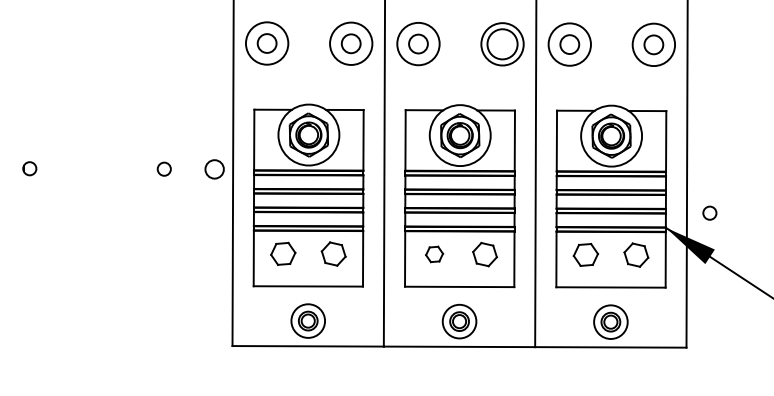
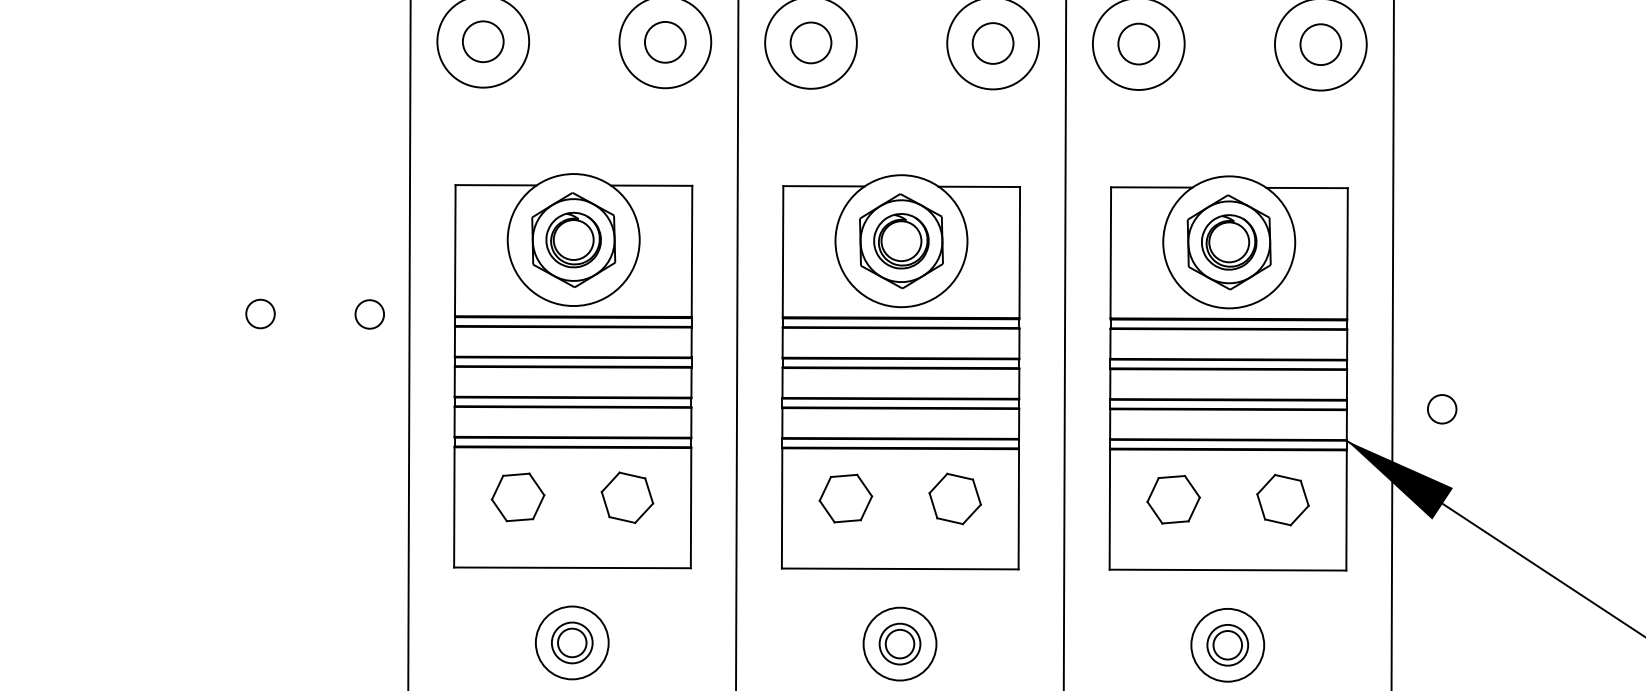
circle: (502, 43) -> (993, 41), size x0.62
circle: (214, 169) -> (369, 314), size x0.71
part: (434, 254) -> (845, 498), size x1.43

